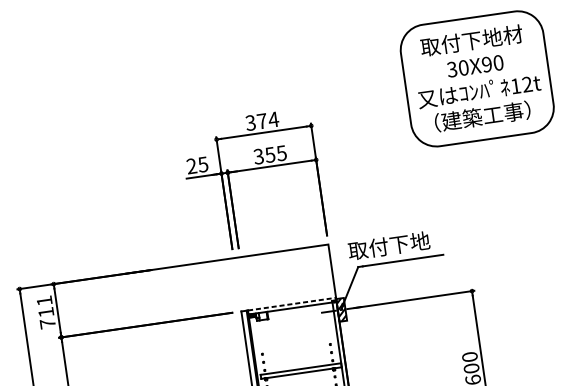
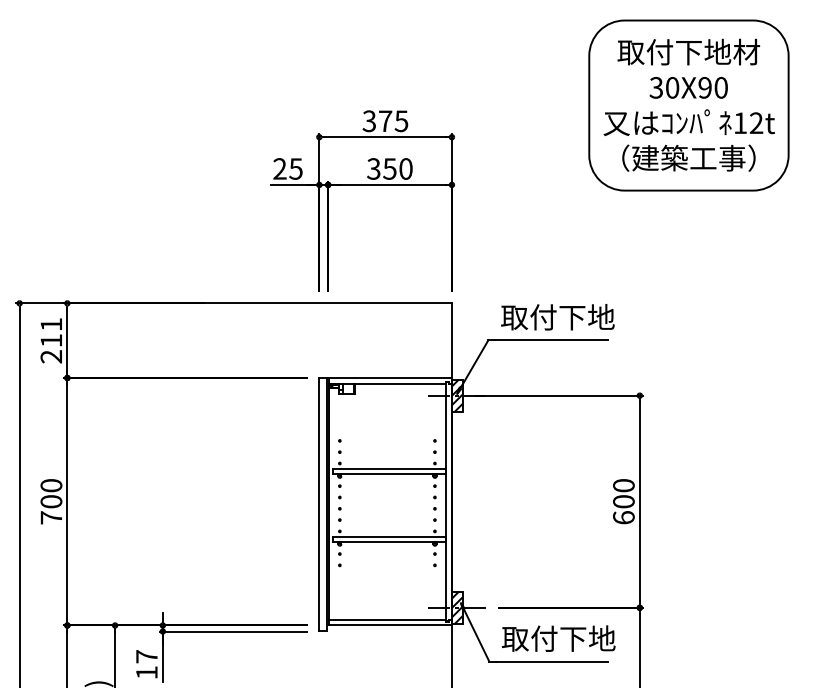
text: (273, 119) -> (401, 121), 374 -> 375
text: (281, 153) -> (405, 168), 355 -> 350
text: (388, 246) -> (557, 317), moved
line: (292, 303) -> (390, 377), dashed -> solid
text: (47, 323) -> (50, 356), 711 -> 211

